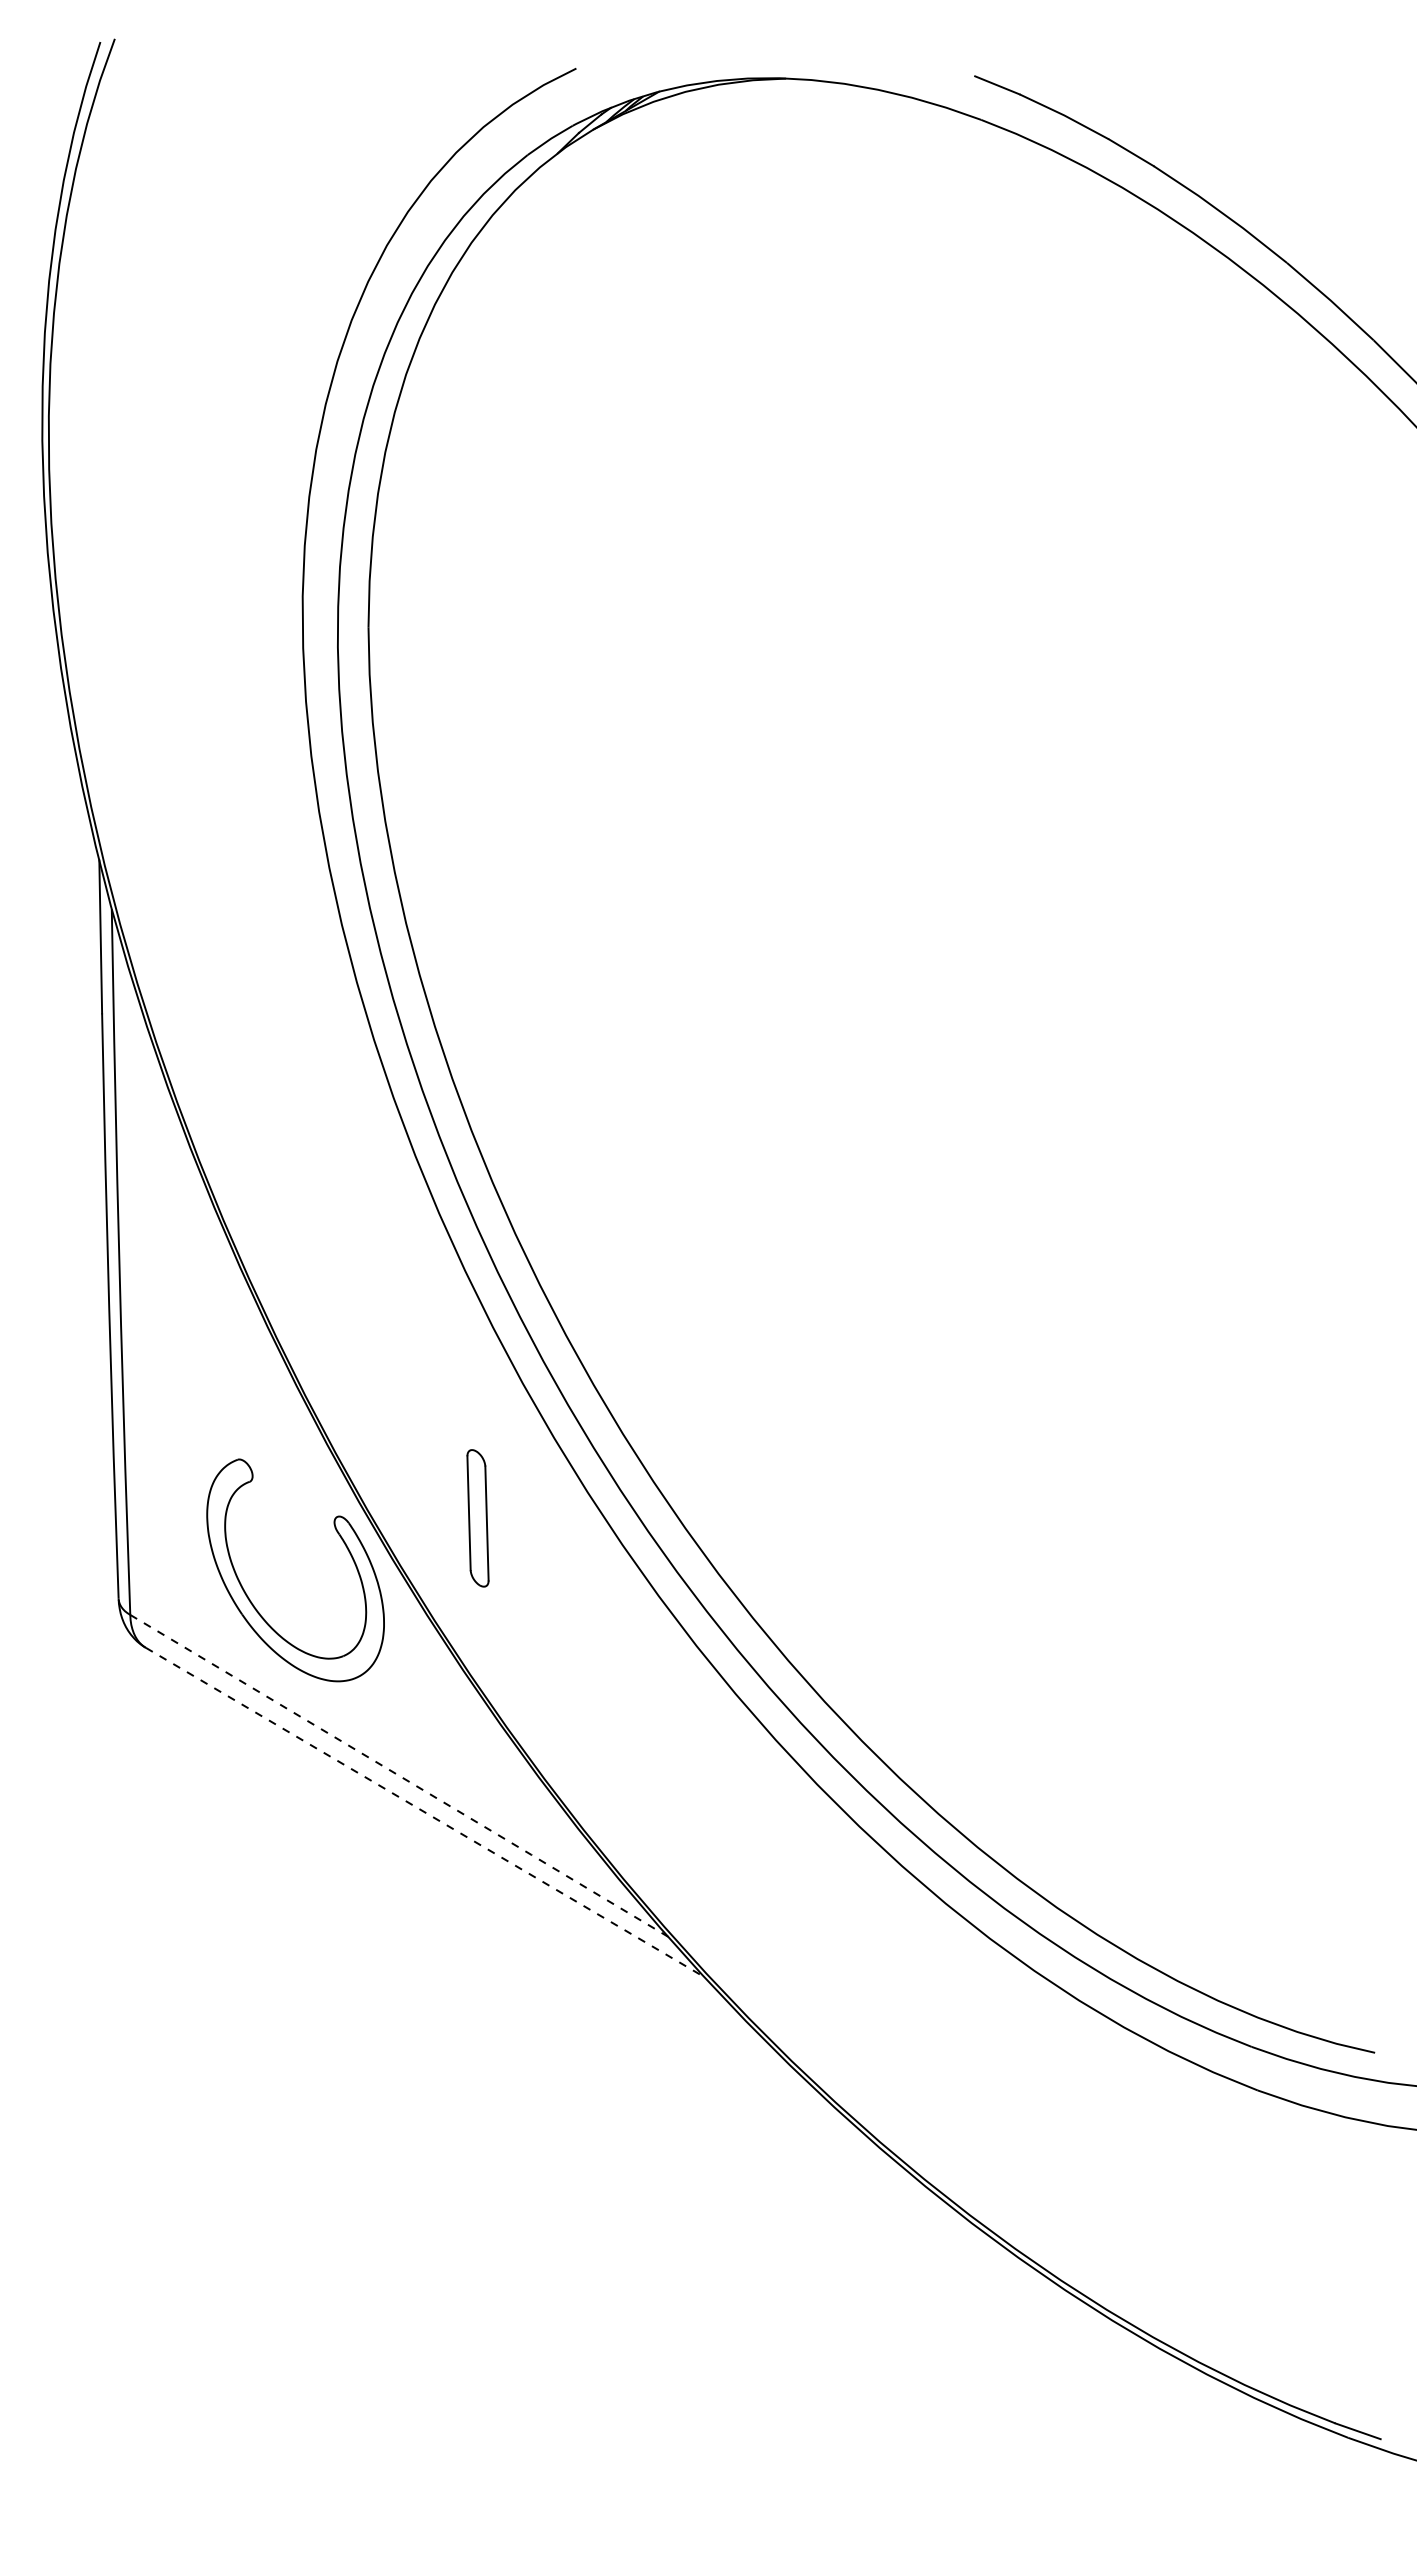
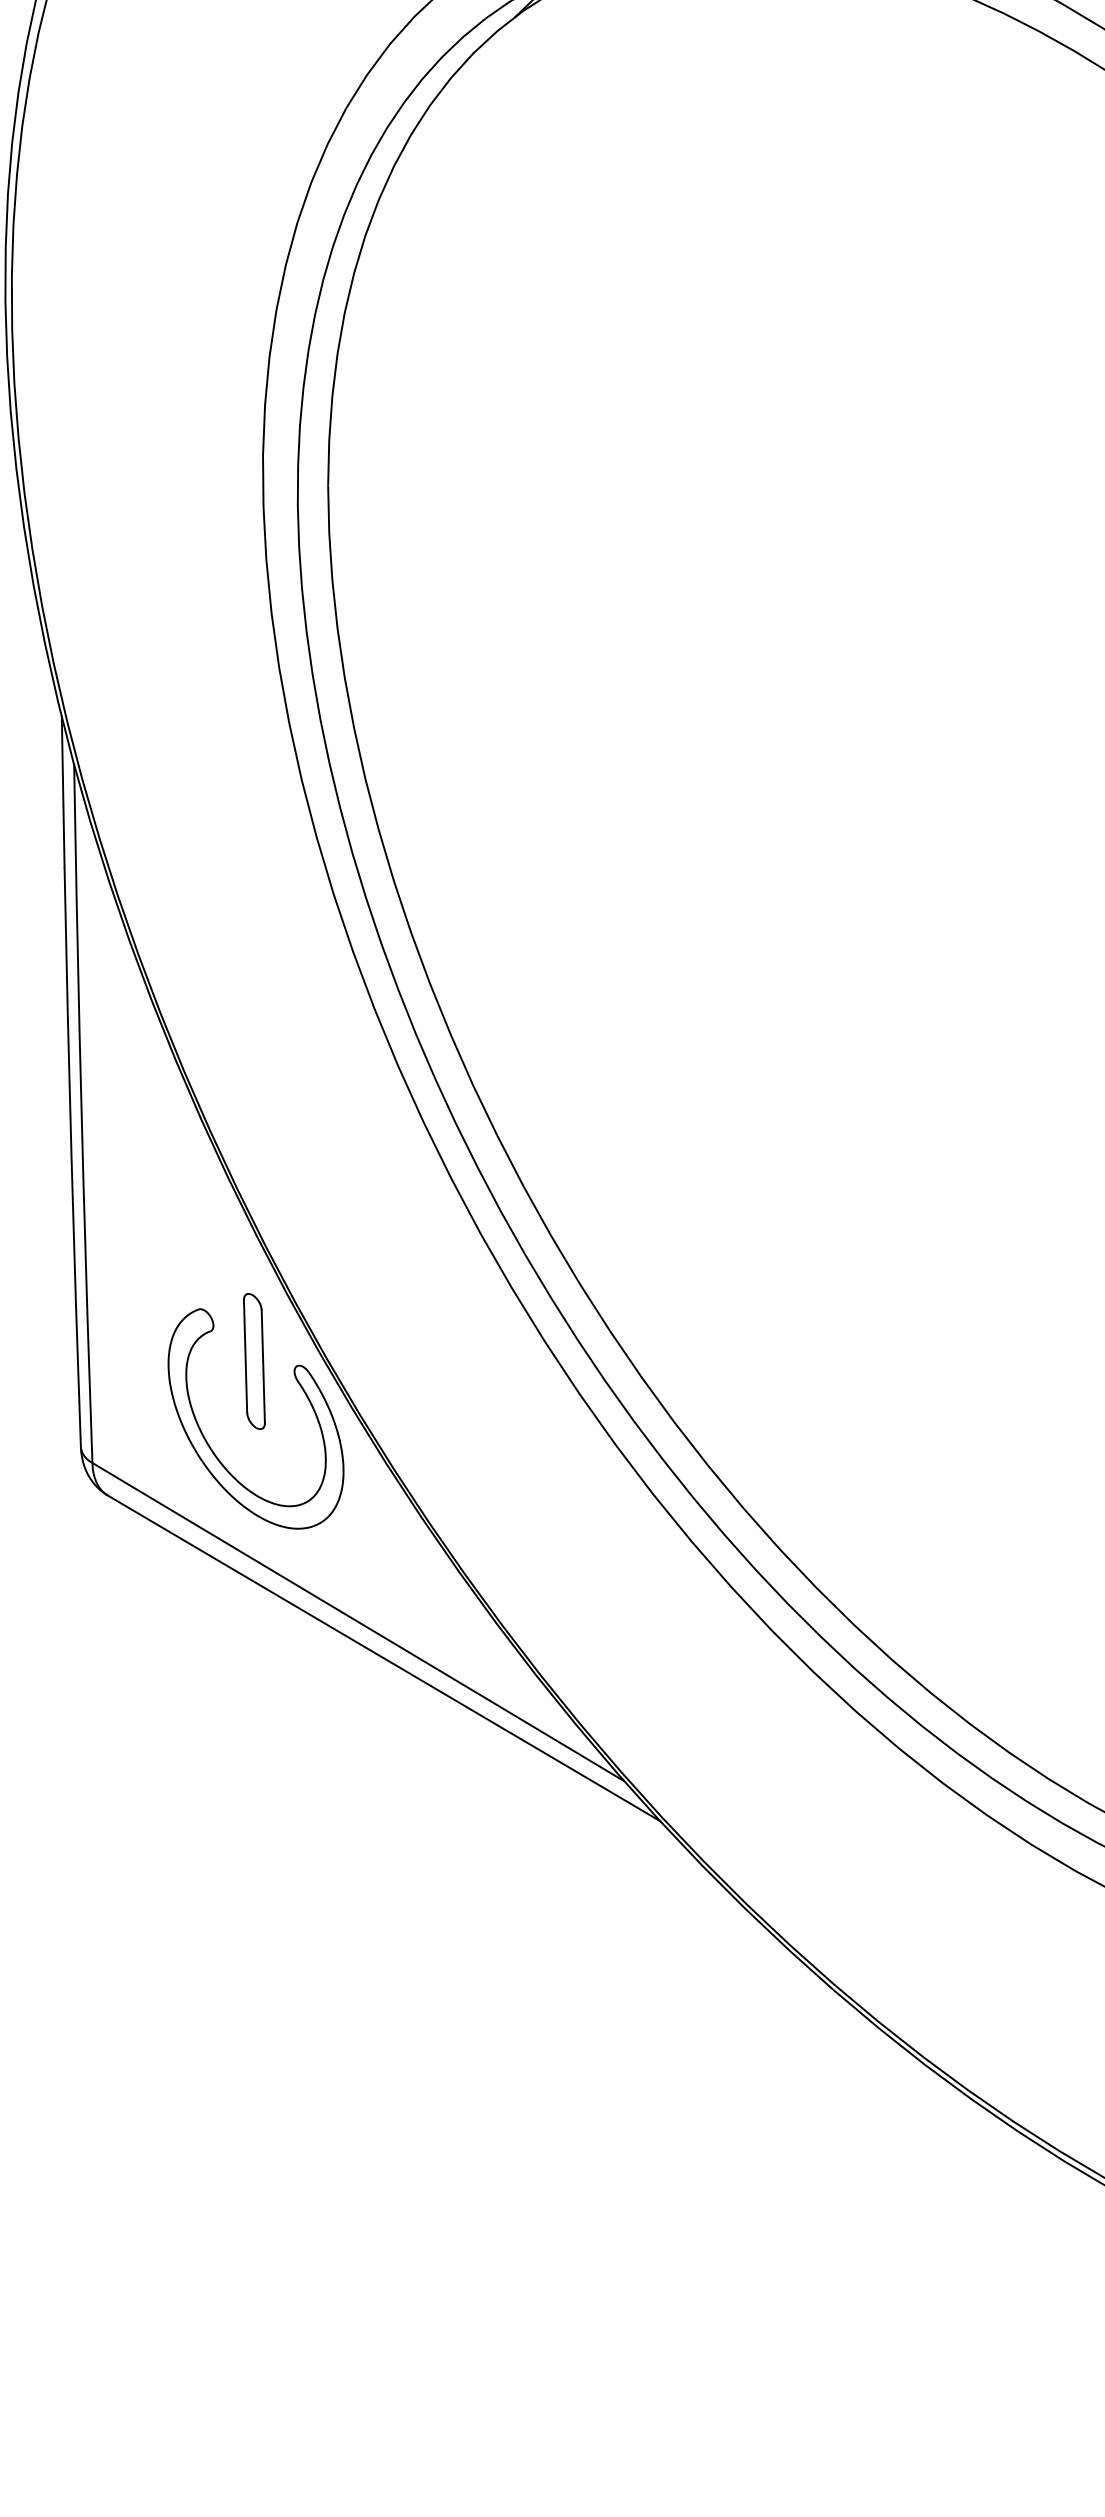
part: (477, 1518) -> (253, 1361), moved
line: (400, 1776) -> (359, 1622), dashed -> solid
line: (425, 1812) -> (384, 1658), dashed -> solid

